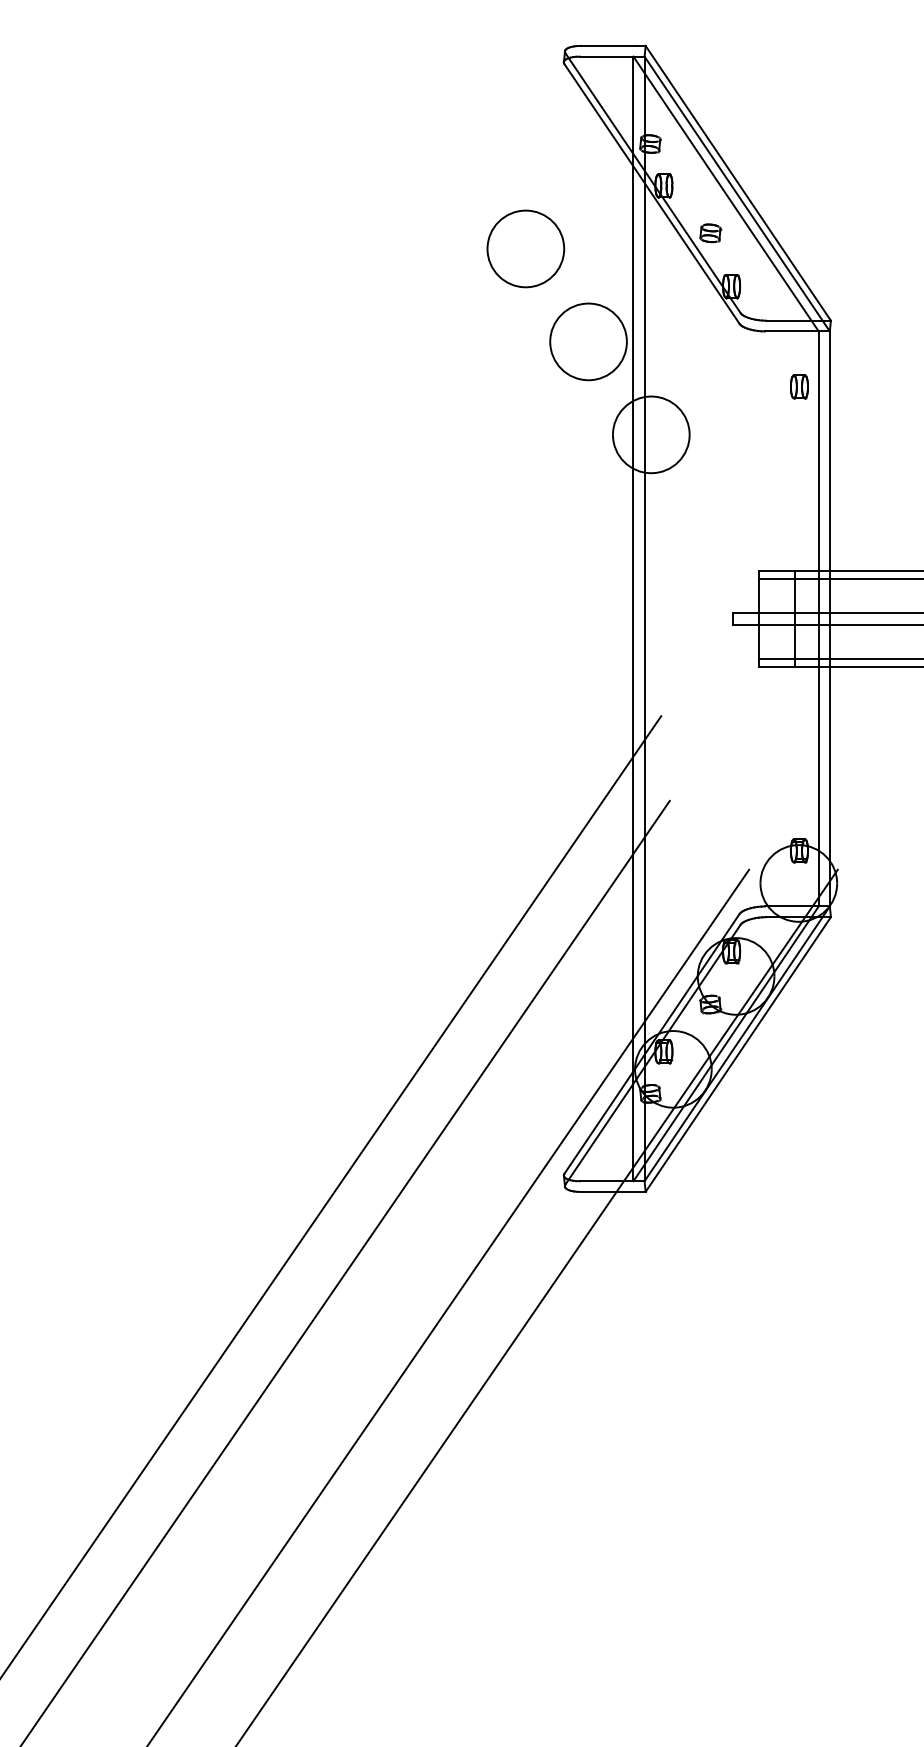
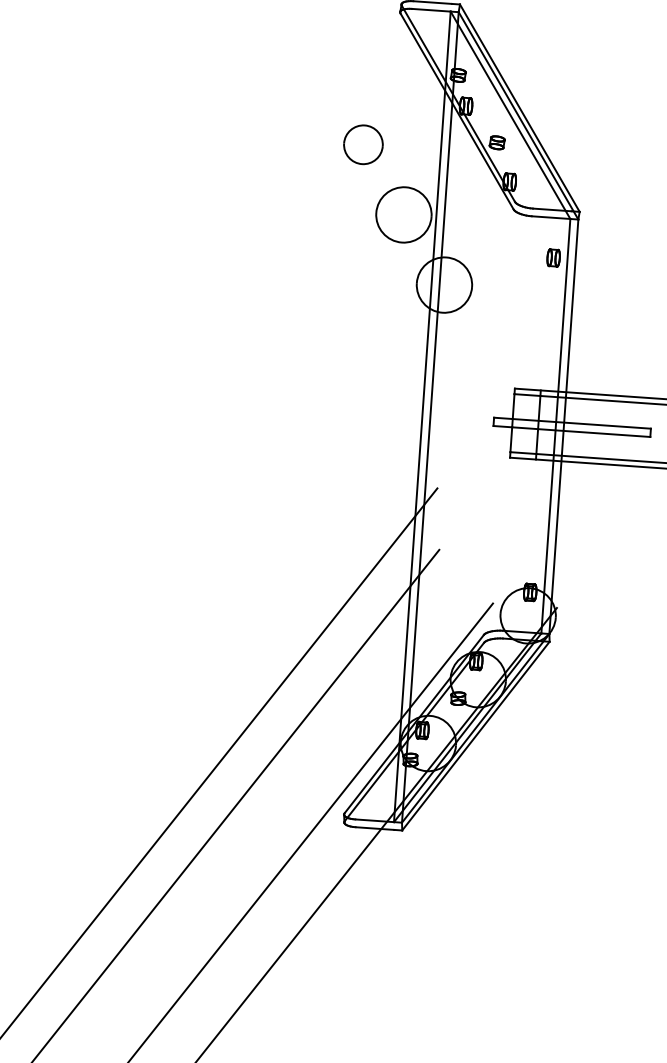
part: (525, 248) -> (363, 144), size x0.7

